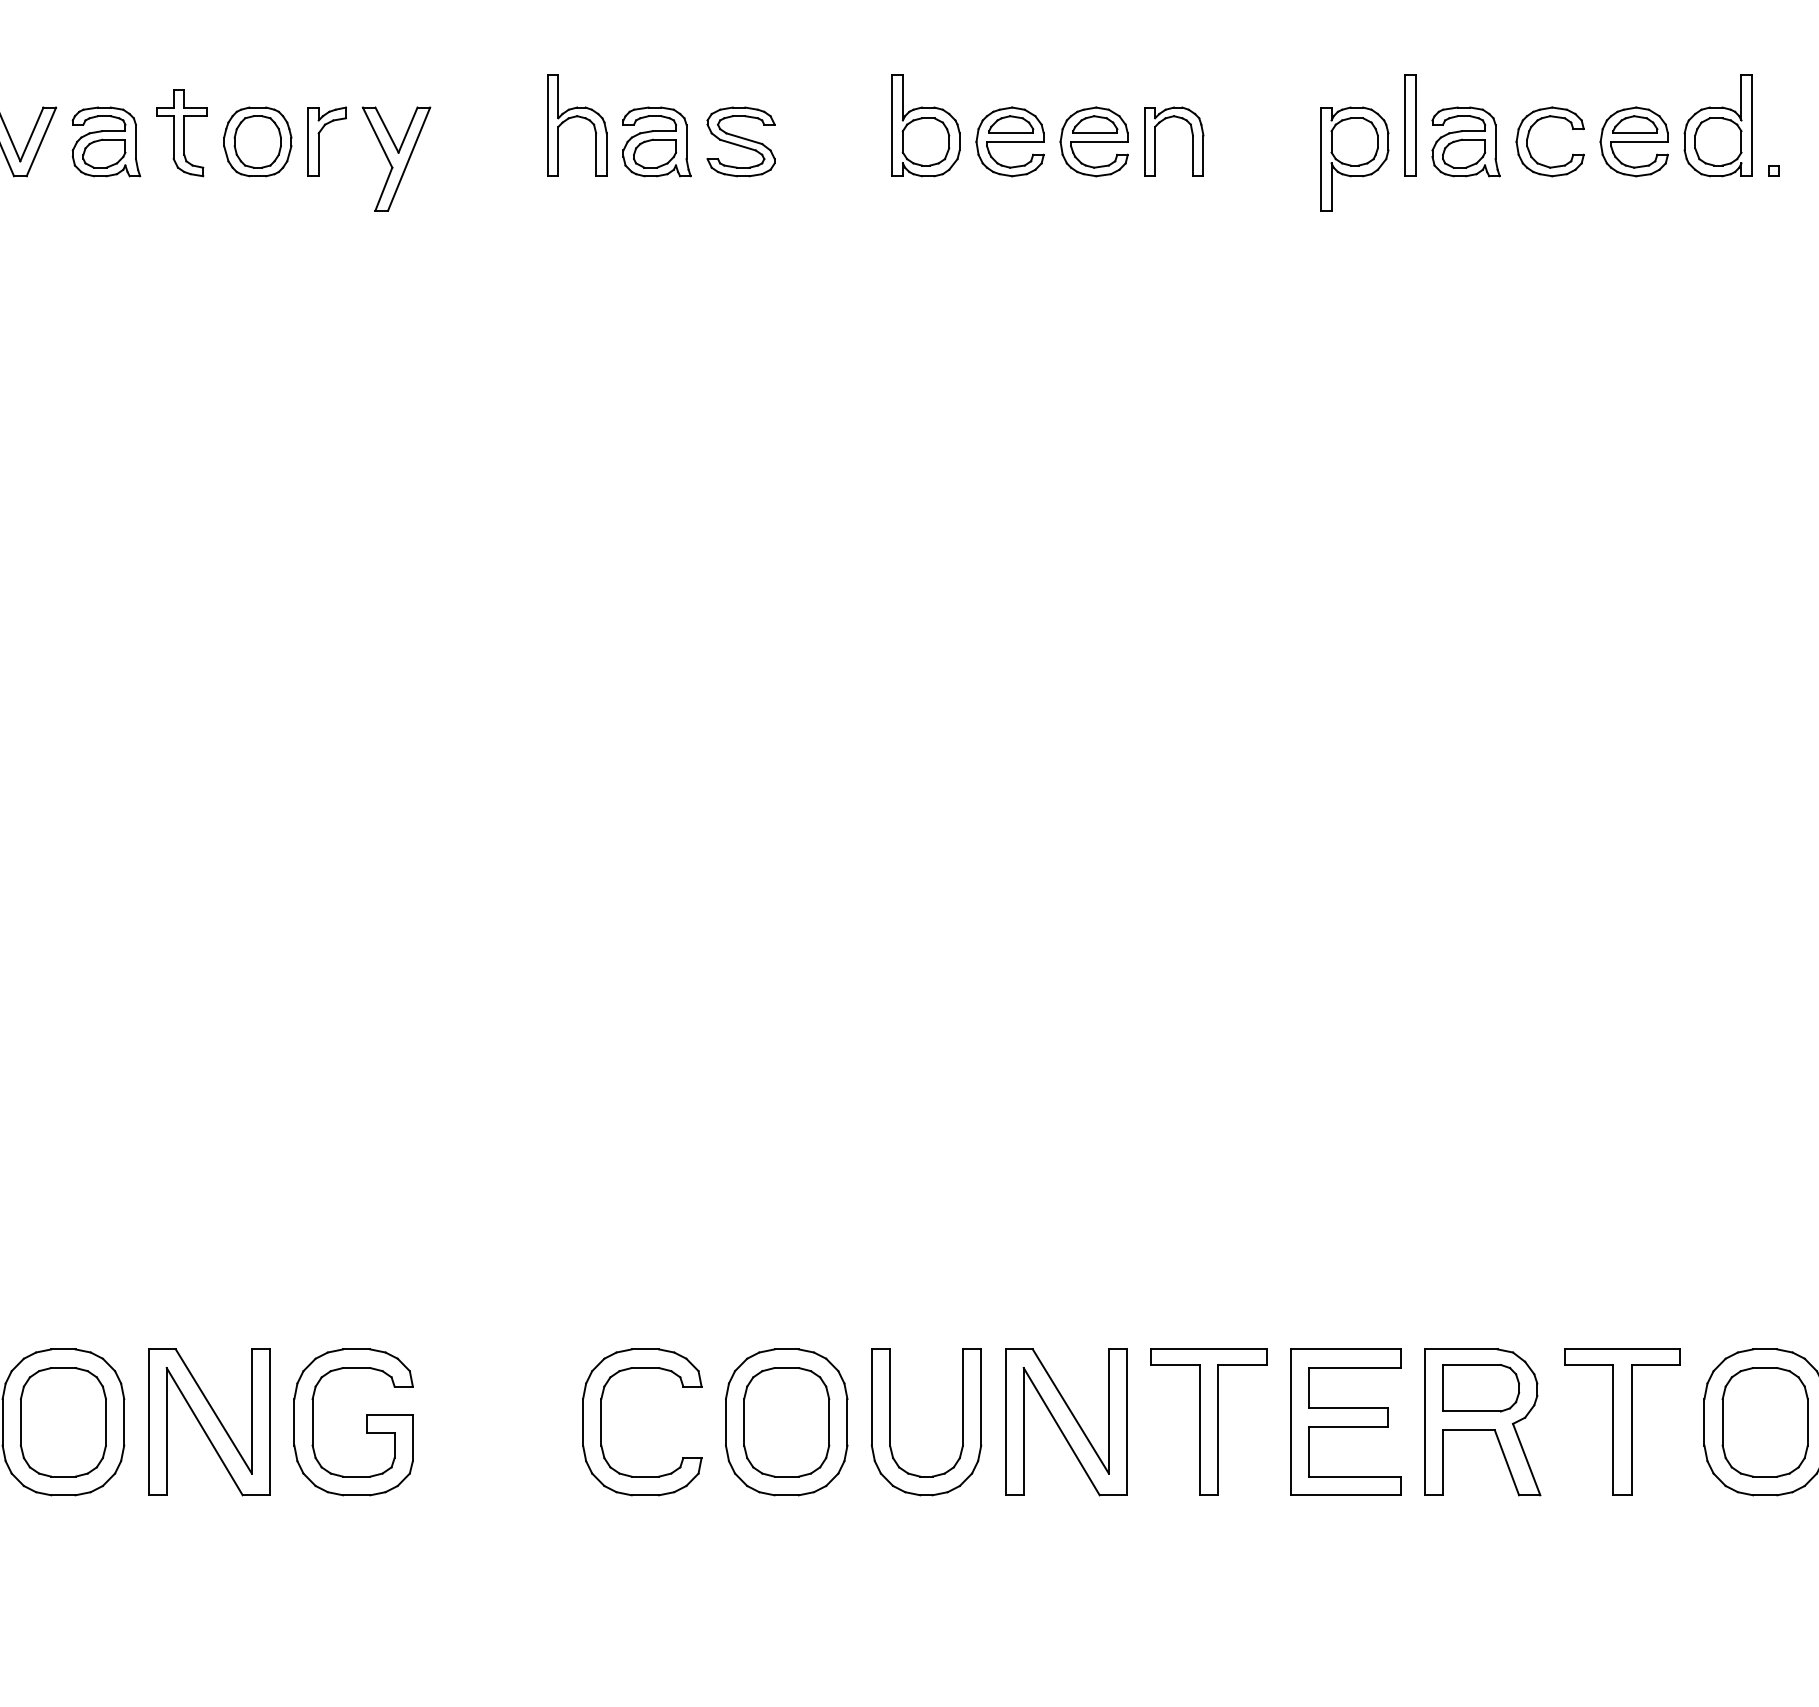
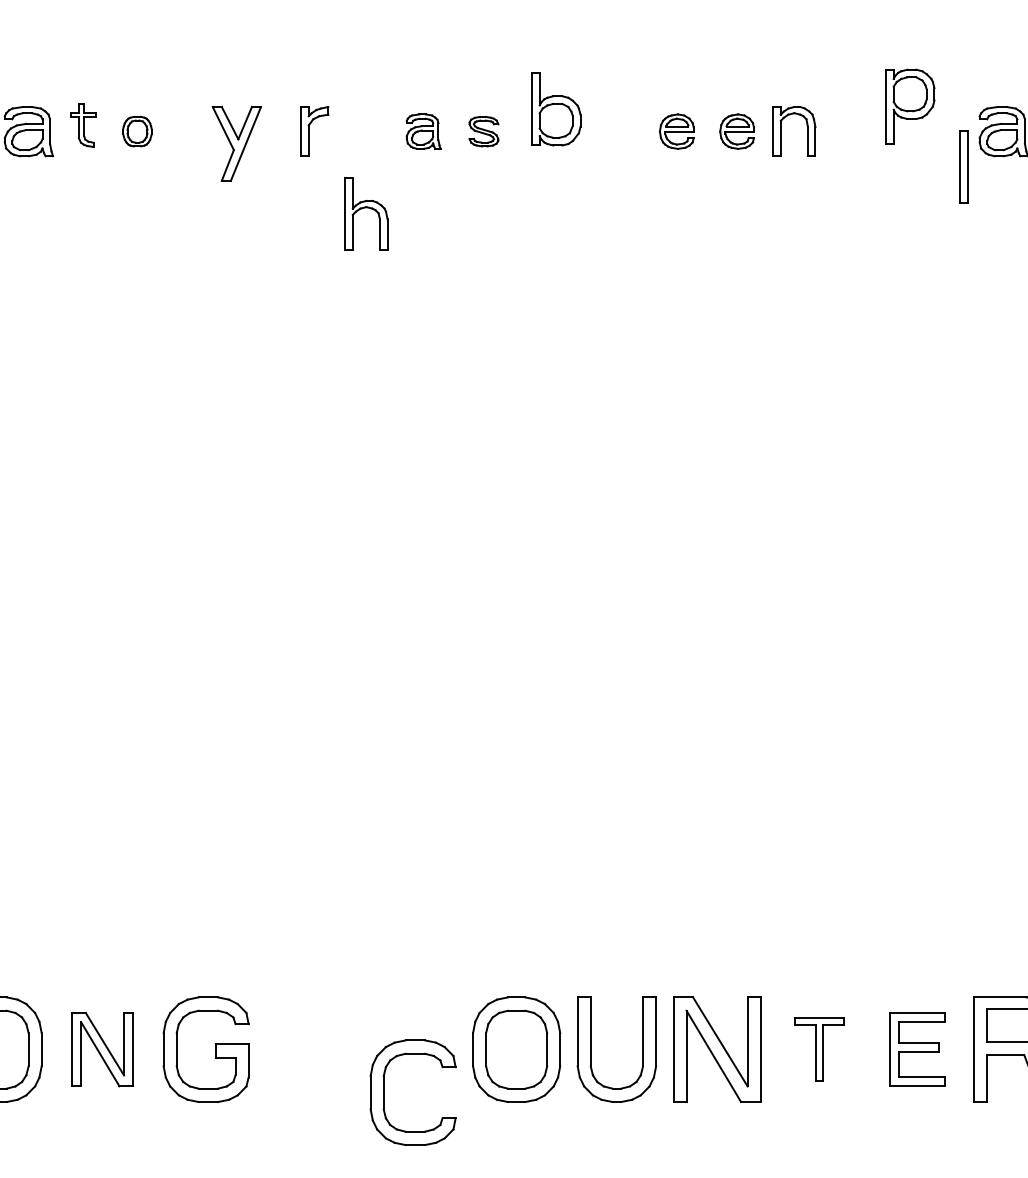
part: (577, 117) -> (366, 208), moved
part: (925, 125) -> (555, 109), moved
part: (1410, 125) -> (963, 166), moved
part: (181, 133) -> (82, 125), size x0.7
part: (257, 141) -> (137, 131), size x0.6
part: (319, 141) -> (309, 131), moved
part: (656, 141) -> (423, 131), size x0.7
part: (740, 141) -> (483, 131), size x0.6
part: (1009, 141) -> (676, 131), size x0.7
part: (1093, 141) -> (736, 131), size x0.7
part: (1354, 158) -> (910, 106), moved
part: (1208, 1421) -> (819, 1049), size x0.6
part: (1345, 1421) -> (917, 1049), size x0.7
part: (209, 1422) -> (102, 1049), size x0.7
part: (601, 1422) -> (383, 1092), moved

